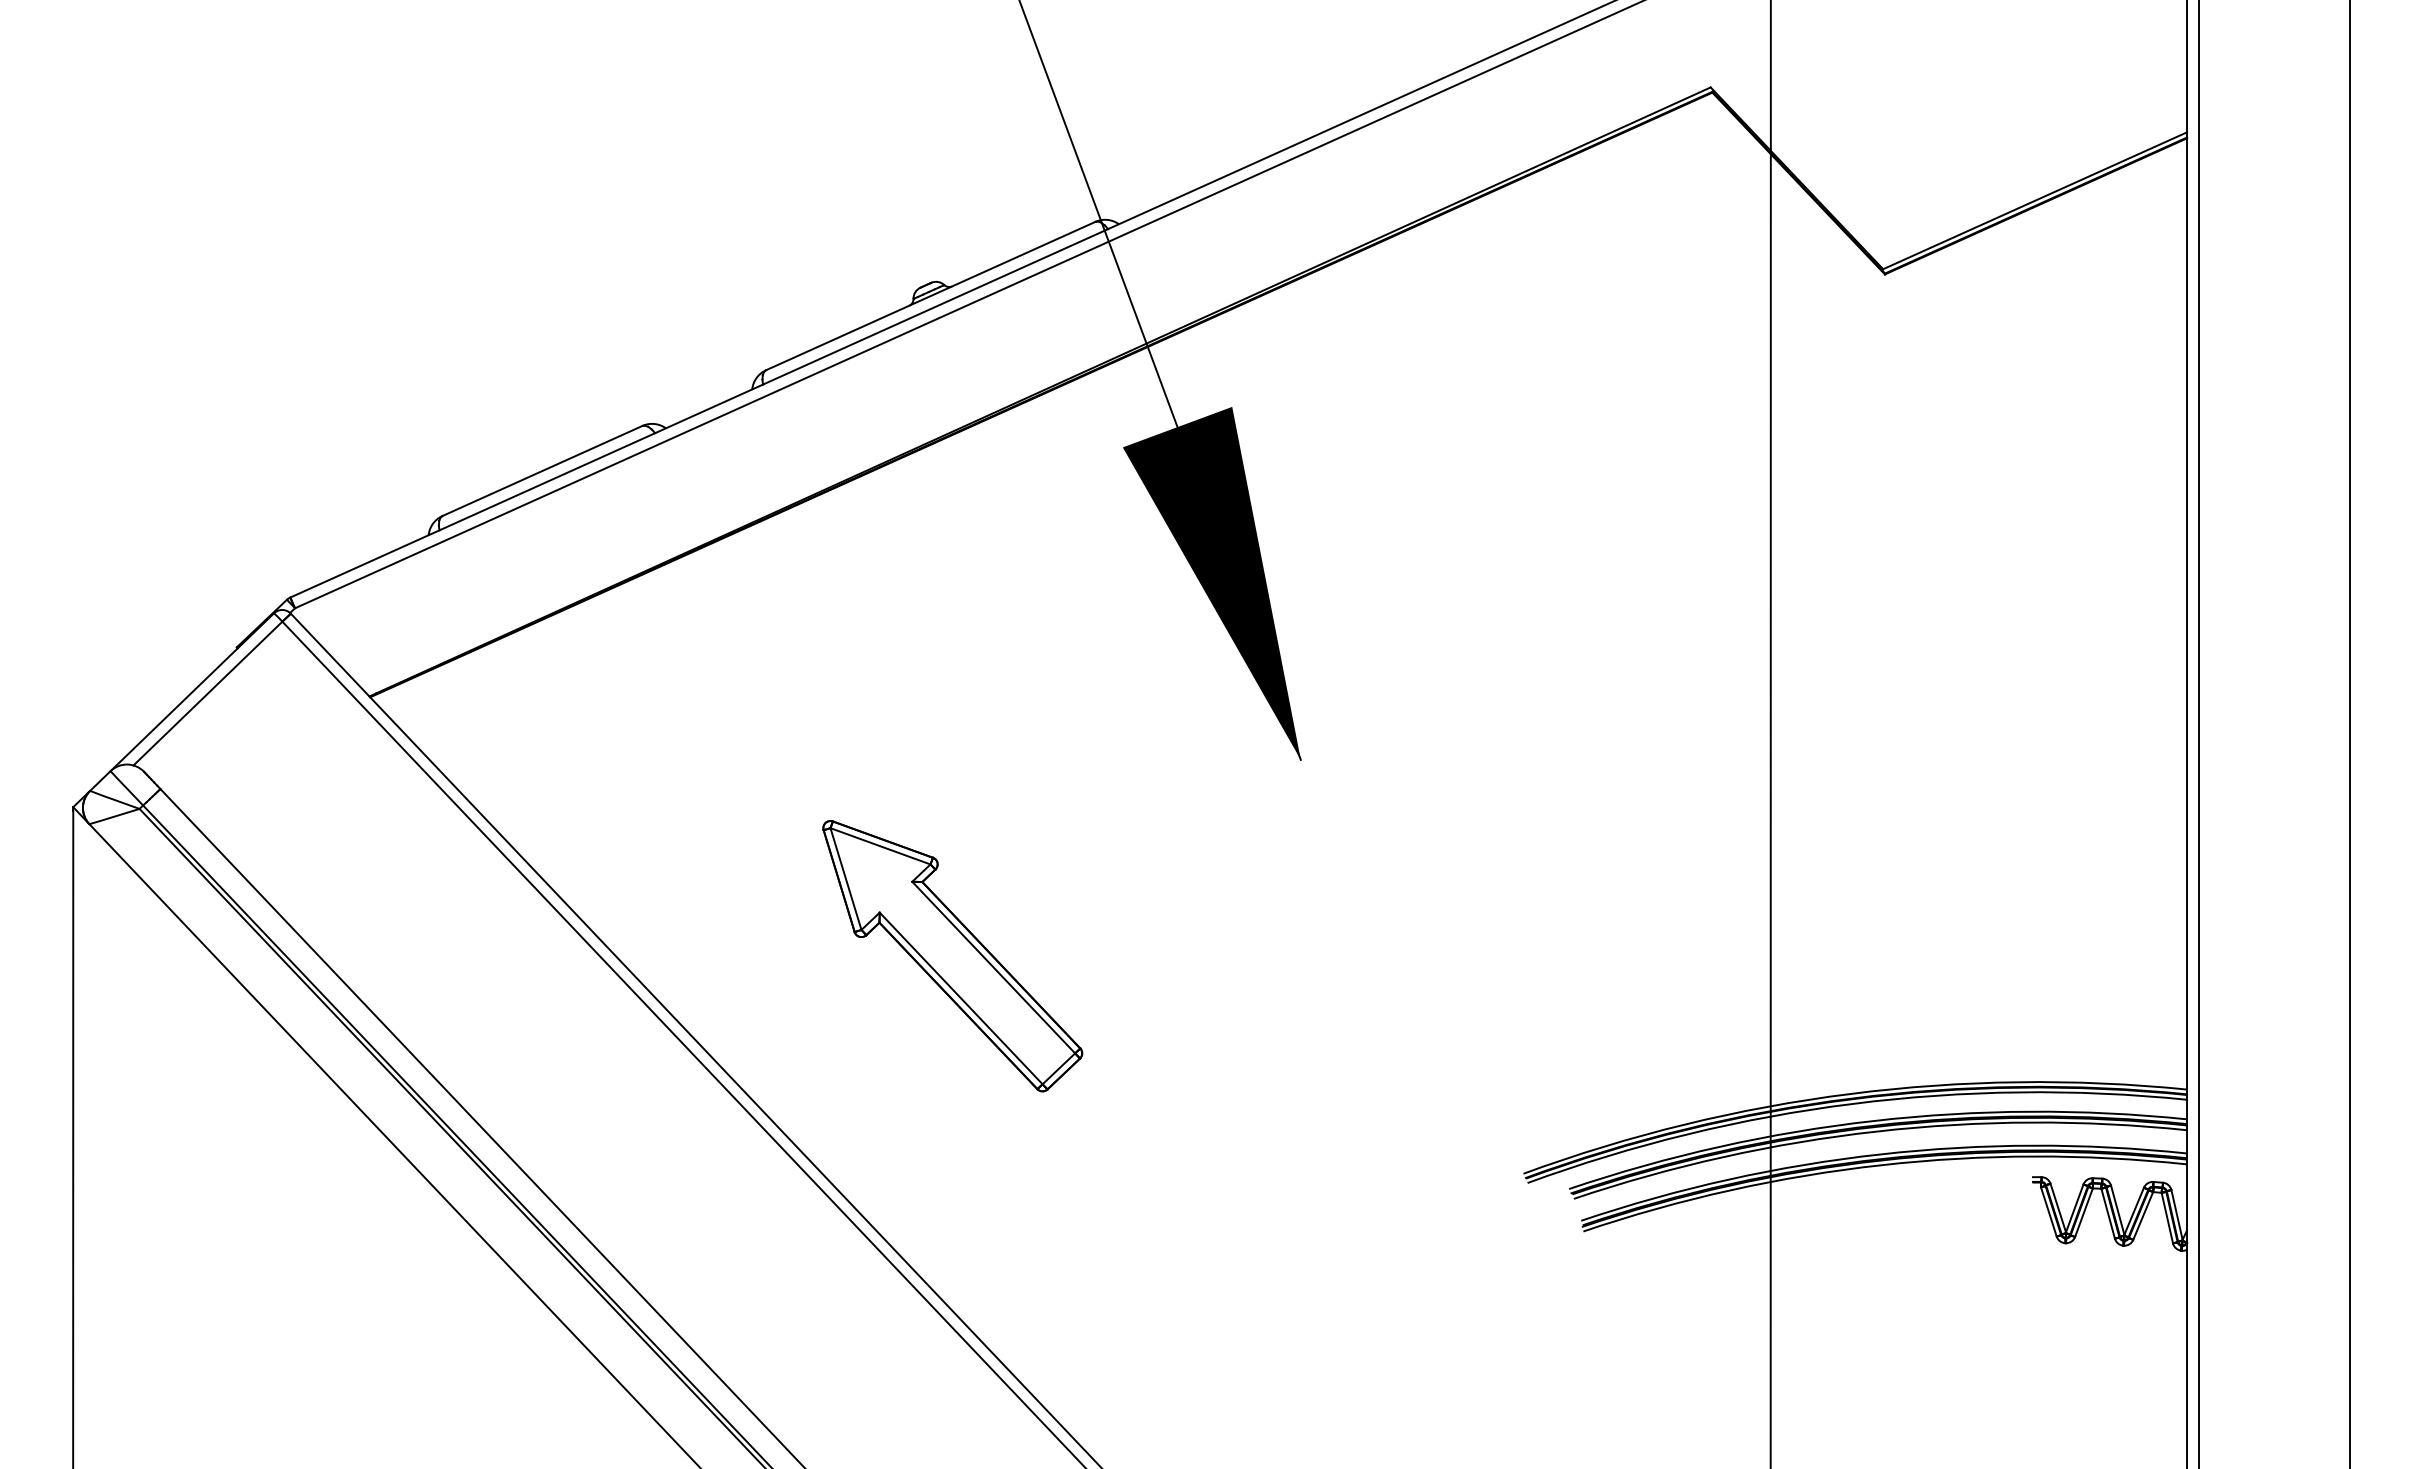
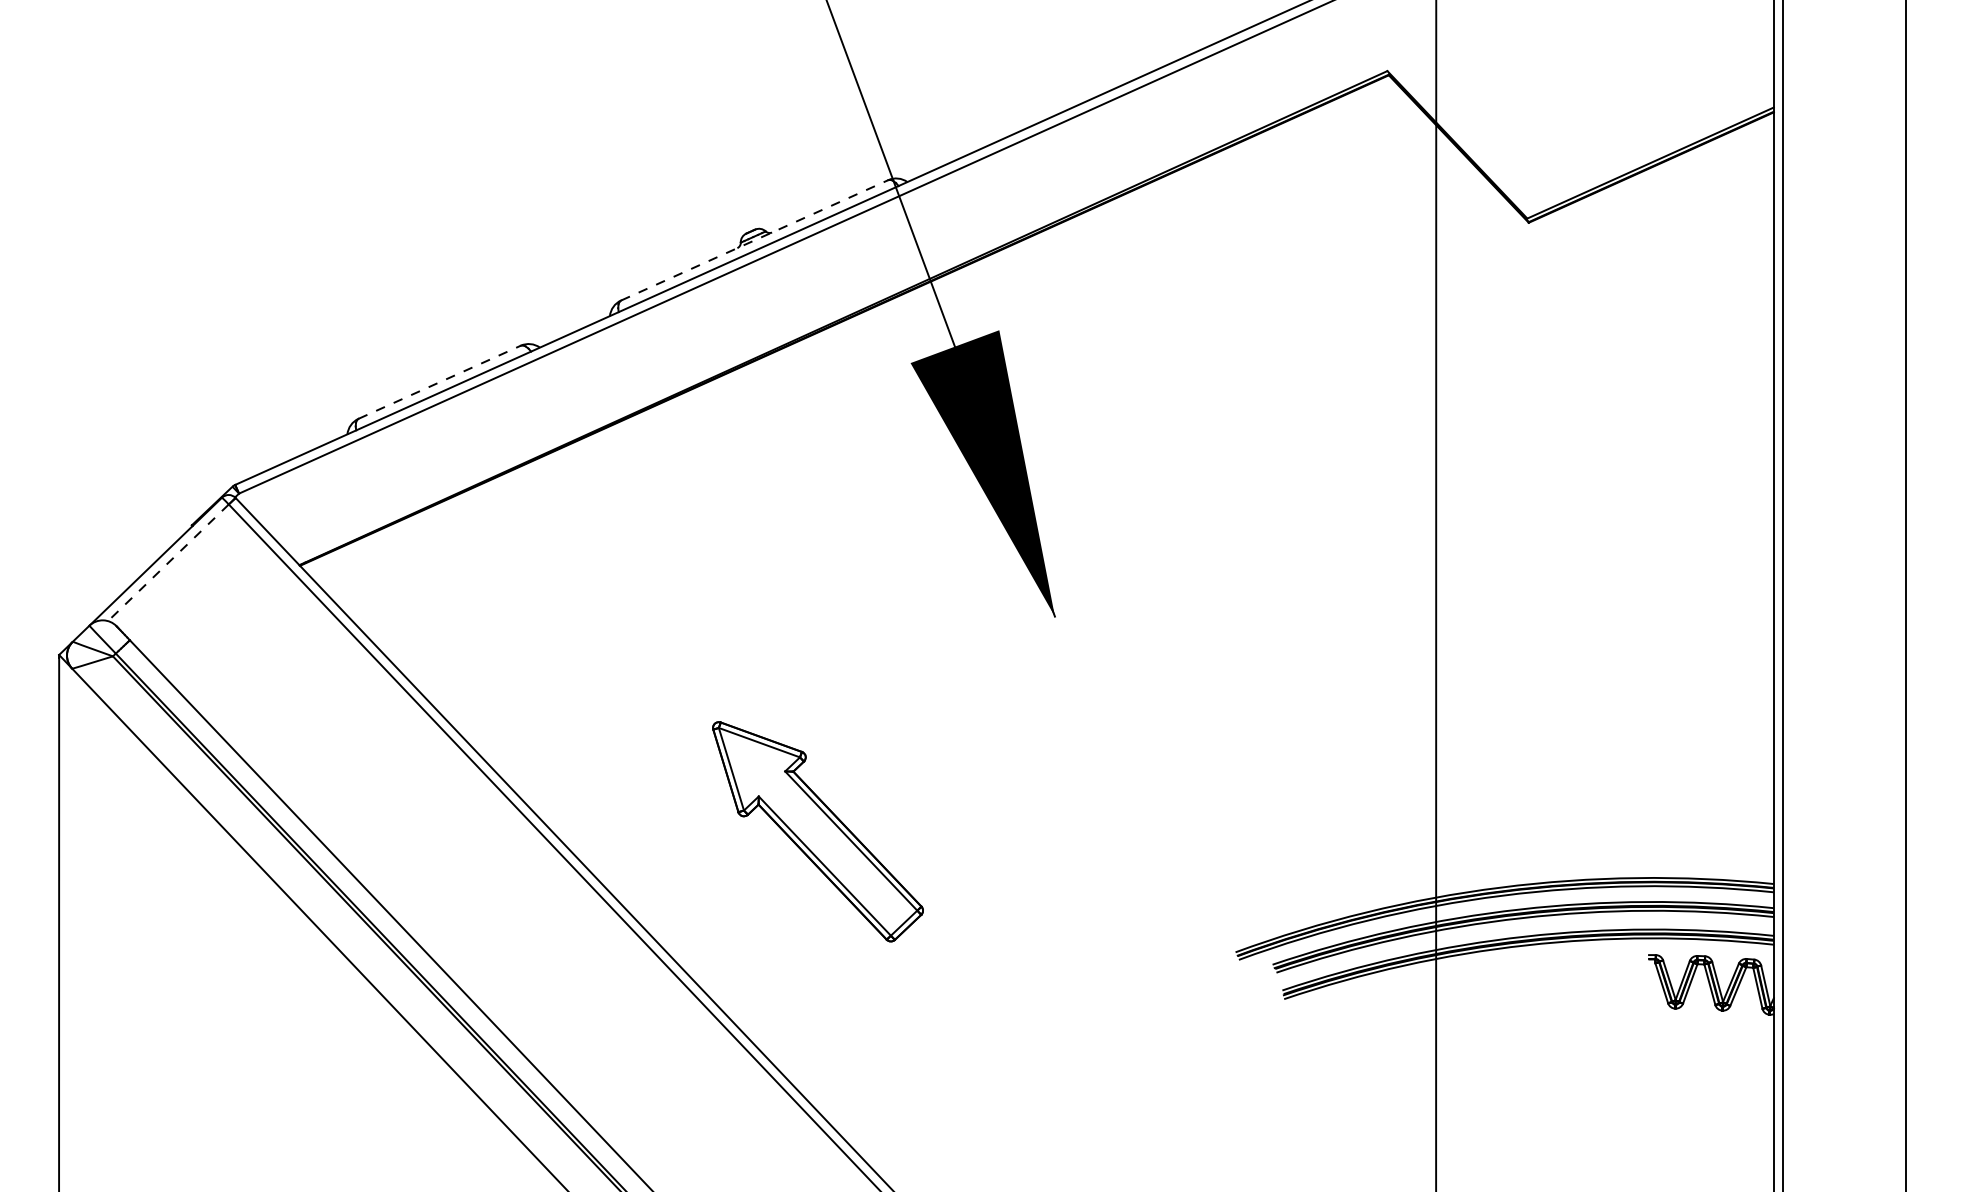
line: (930, 296) -> (754, 240), solid -> dashed
line: (542, 471) -> (439, 382), solid -> dashed
line: (207, 693) -> (168, 562), solid -> dashed
part: (952, 956) -> (817, 832), moved

